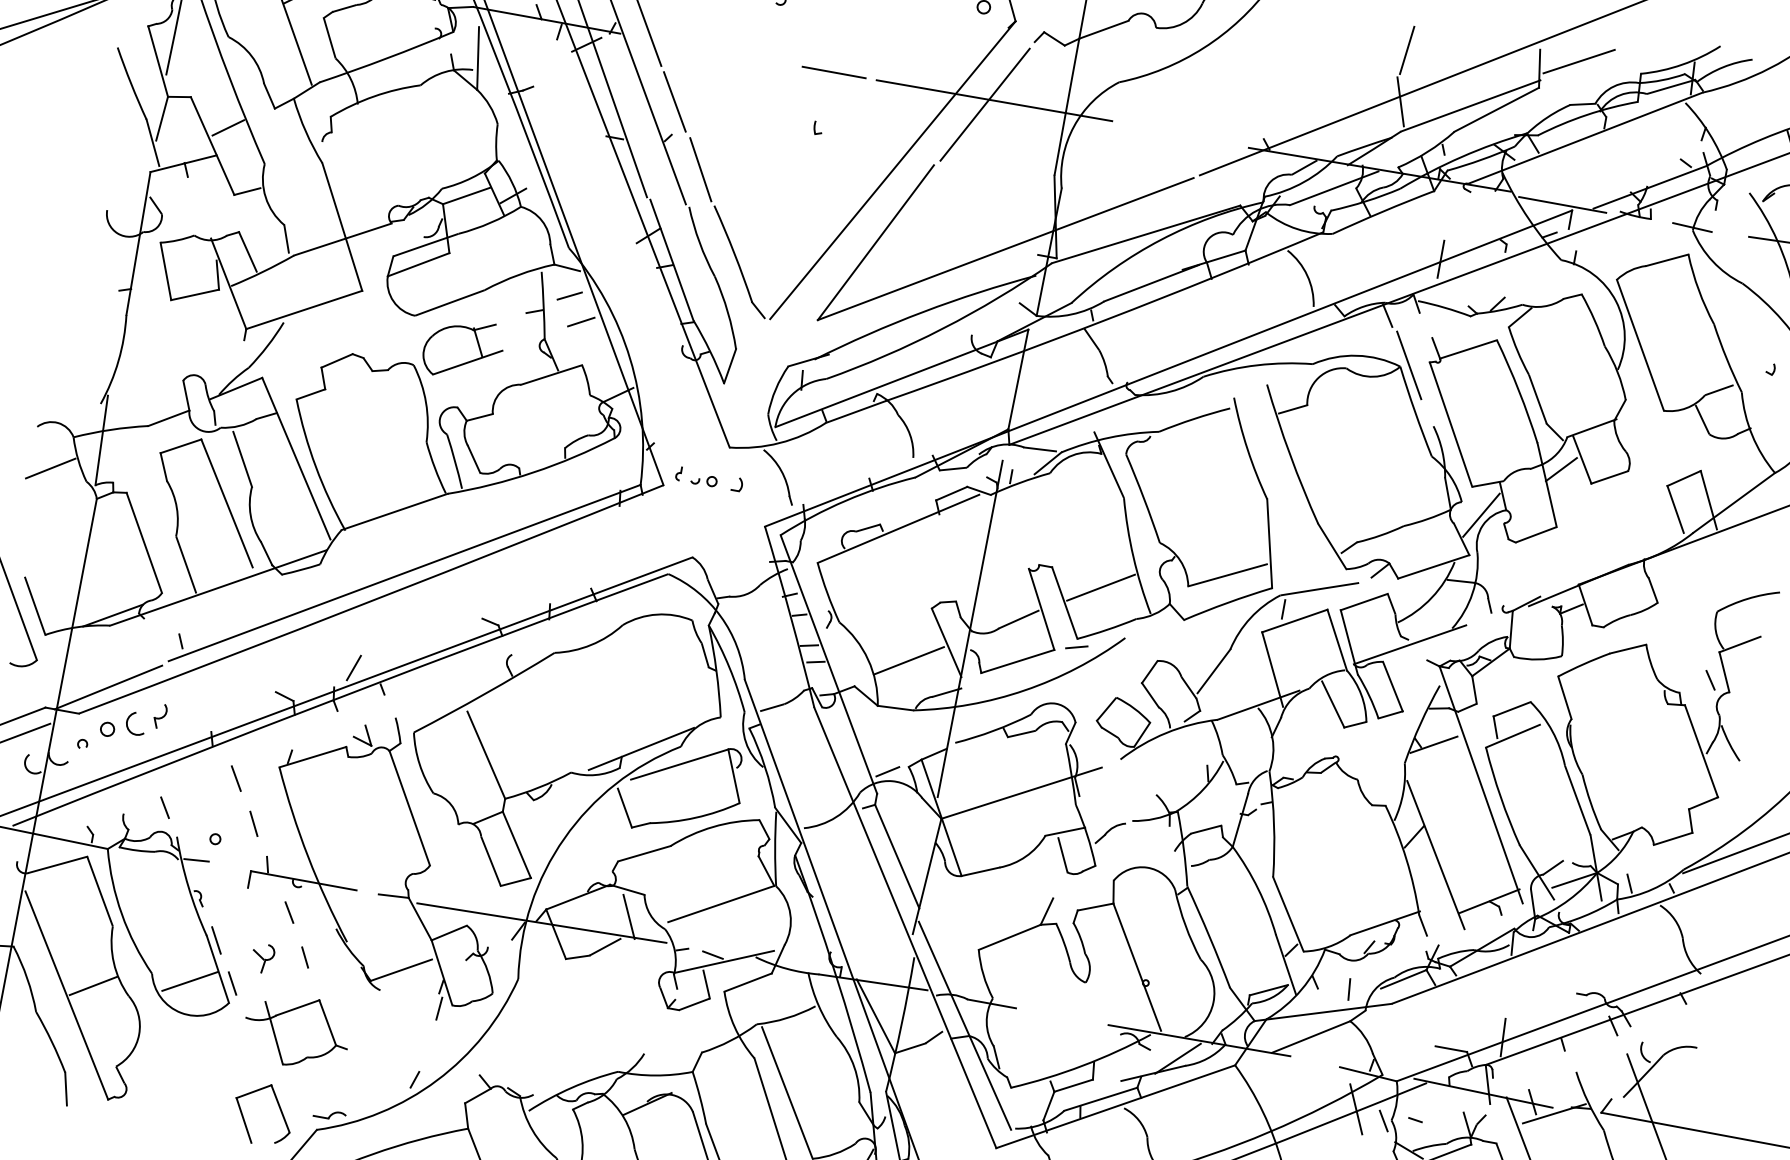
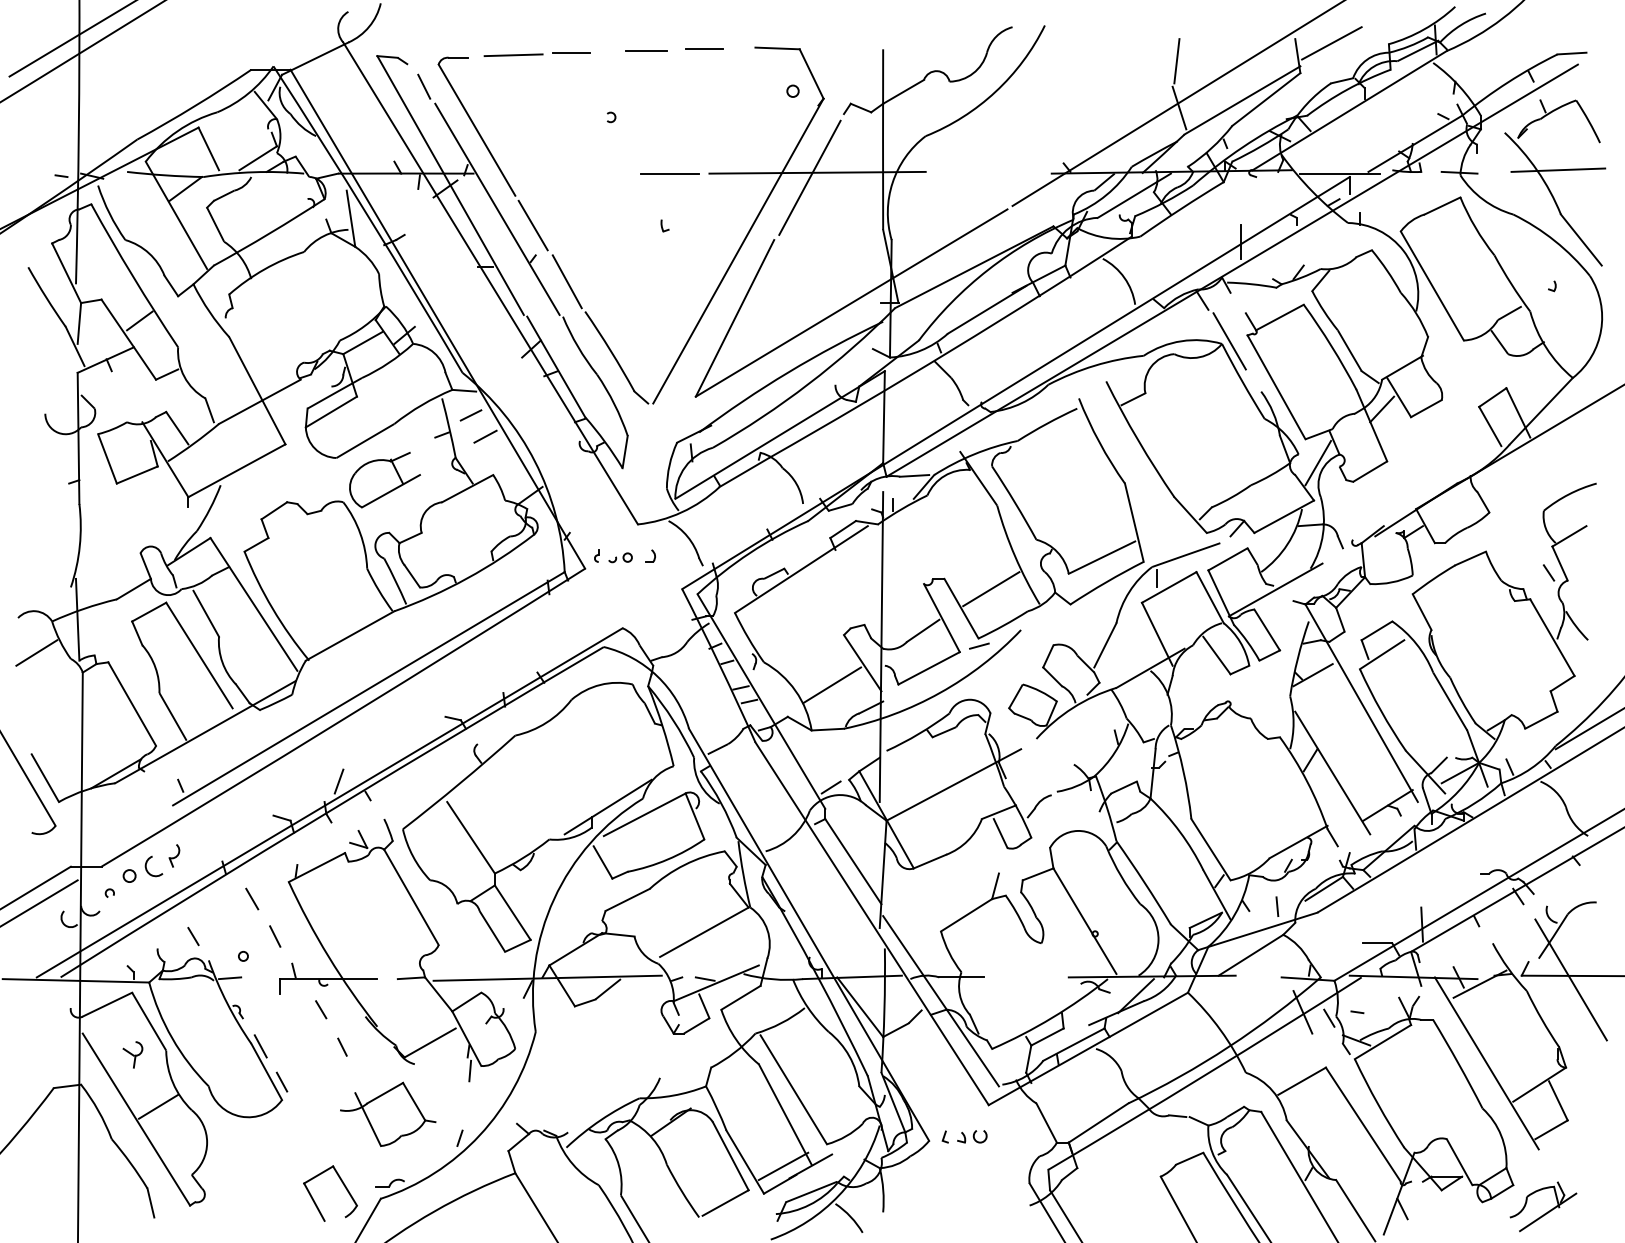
line: (108, 687) -> (123, 838), removed
line: (628, 916) -> (623, 958), removed
part: (262, 957) -> (132, 1054), moved
line: (189, 981) -> (243, 1087), removed
part: (297, 1030) -> (388, 1113), moved

